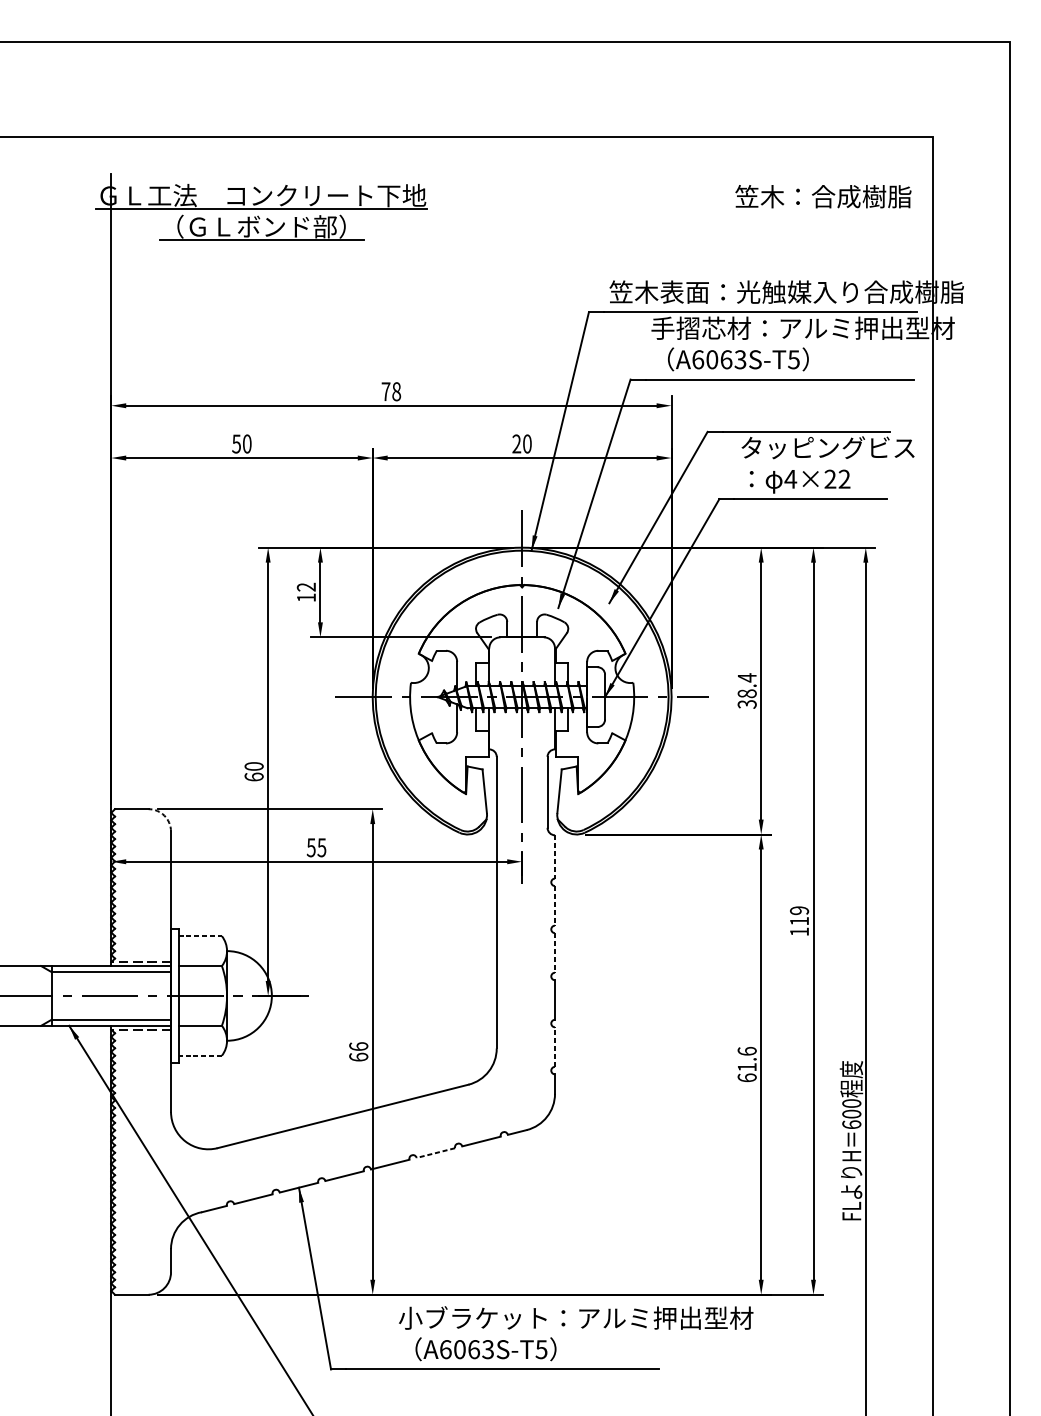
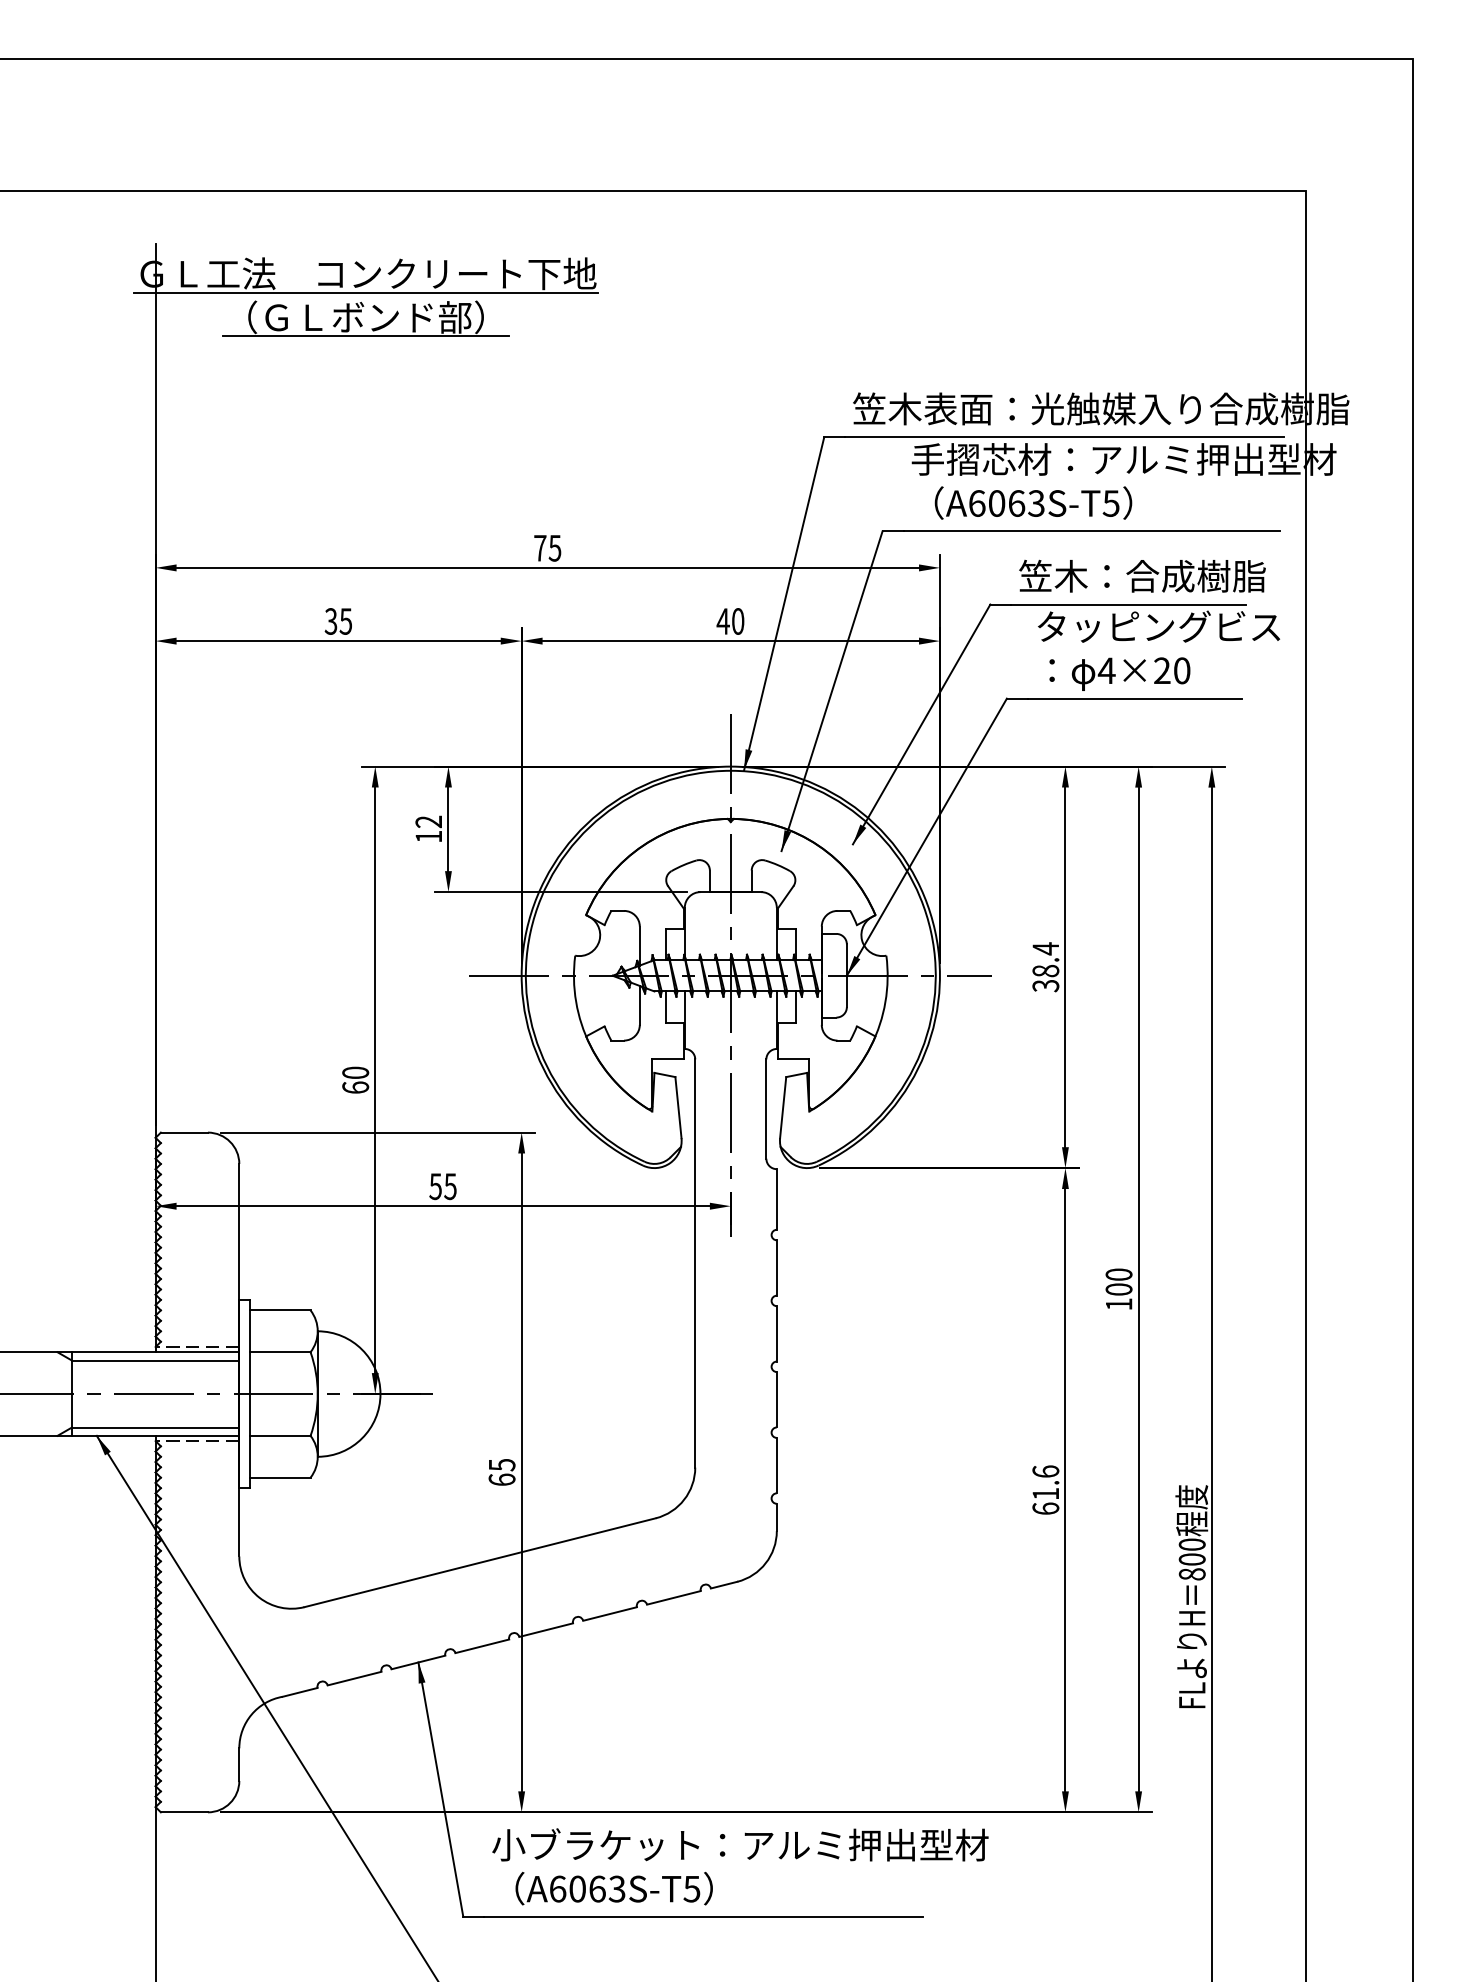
text: (823, 196) -> (1142, 575), moved
text: (396, 391) -> (554, 547), 78 -> 75
text: (241, 444) -> (338, 621), 50 -> 35
text: (516, 444) -> (722, 621), 20 -> 40
text: (844, 479) -> (1182, 670), 4×22 -> 4×20
arc: (164, 815) -> (230, 1141), dashed -> solid
line: (554, 856) -> (776, 1199), dashed -> solid
line: (554, 905) -> (776, 1267), dashed -> solid
text: (799, 915) -> (1118, 1281), 119 -> 100
line: (200, 936) -> (280, 1310), dashed -> solid
line: (554, 952) -> (776, 1333), dashed -> solid
text: (358, 1046) -> (501, 1464), 66 -> 65
line: (554, 1046) -> (776, 1465), dashed -> solid
line: (199, 1055) -> (279, 1477), dashed -> solid
text: (851, 1124) -> (1191, 1574), 600 -> 800
line: (436, 1153) -> (610, 1614), dashed -> solid
text: (576, 1333) -> (740, 1866), moved

